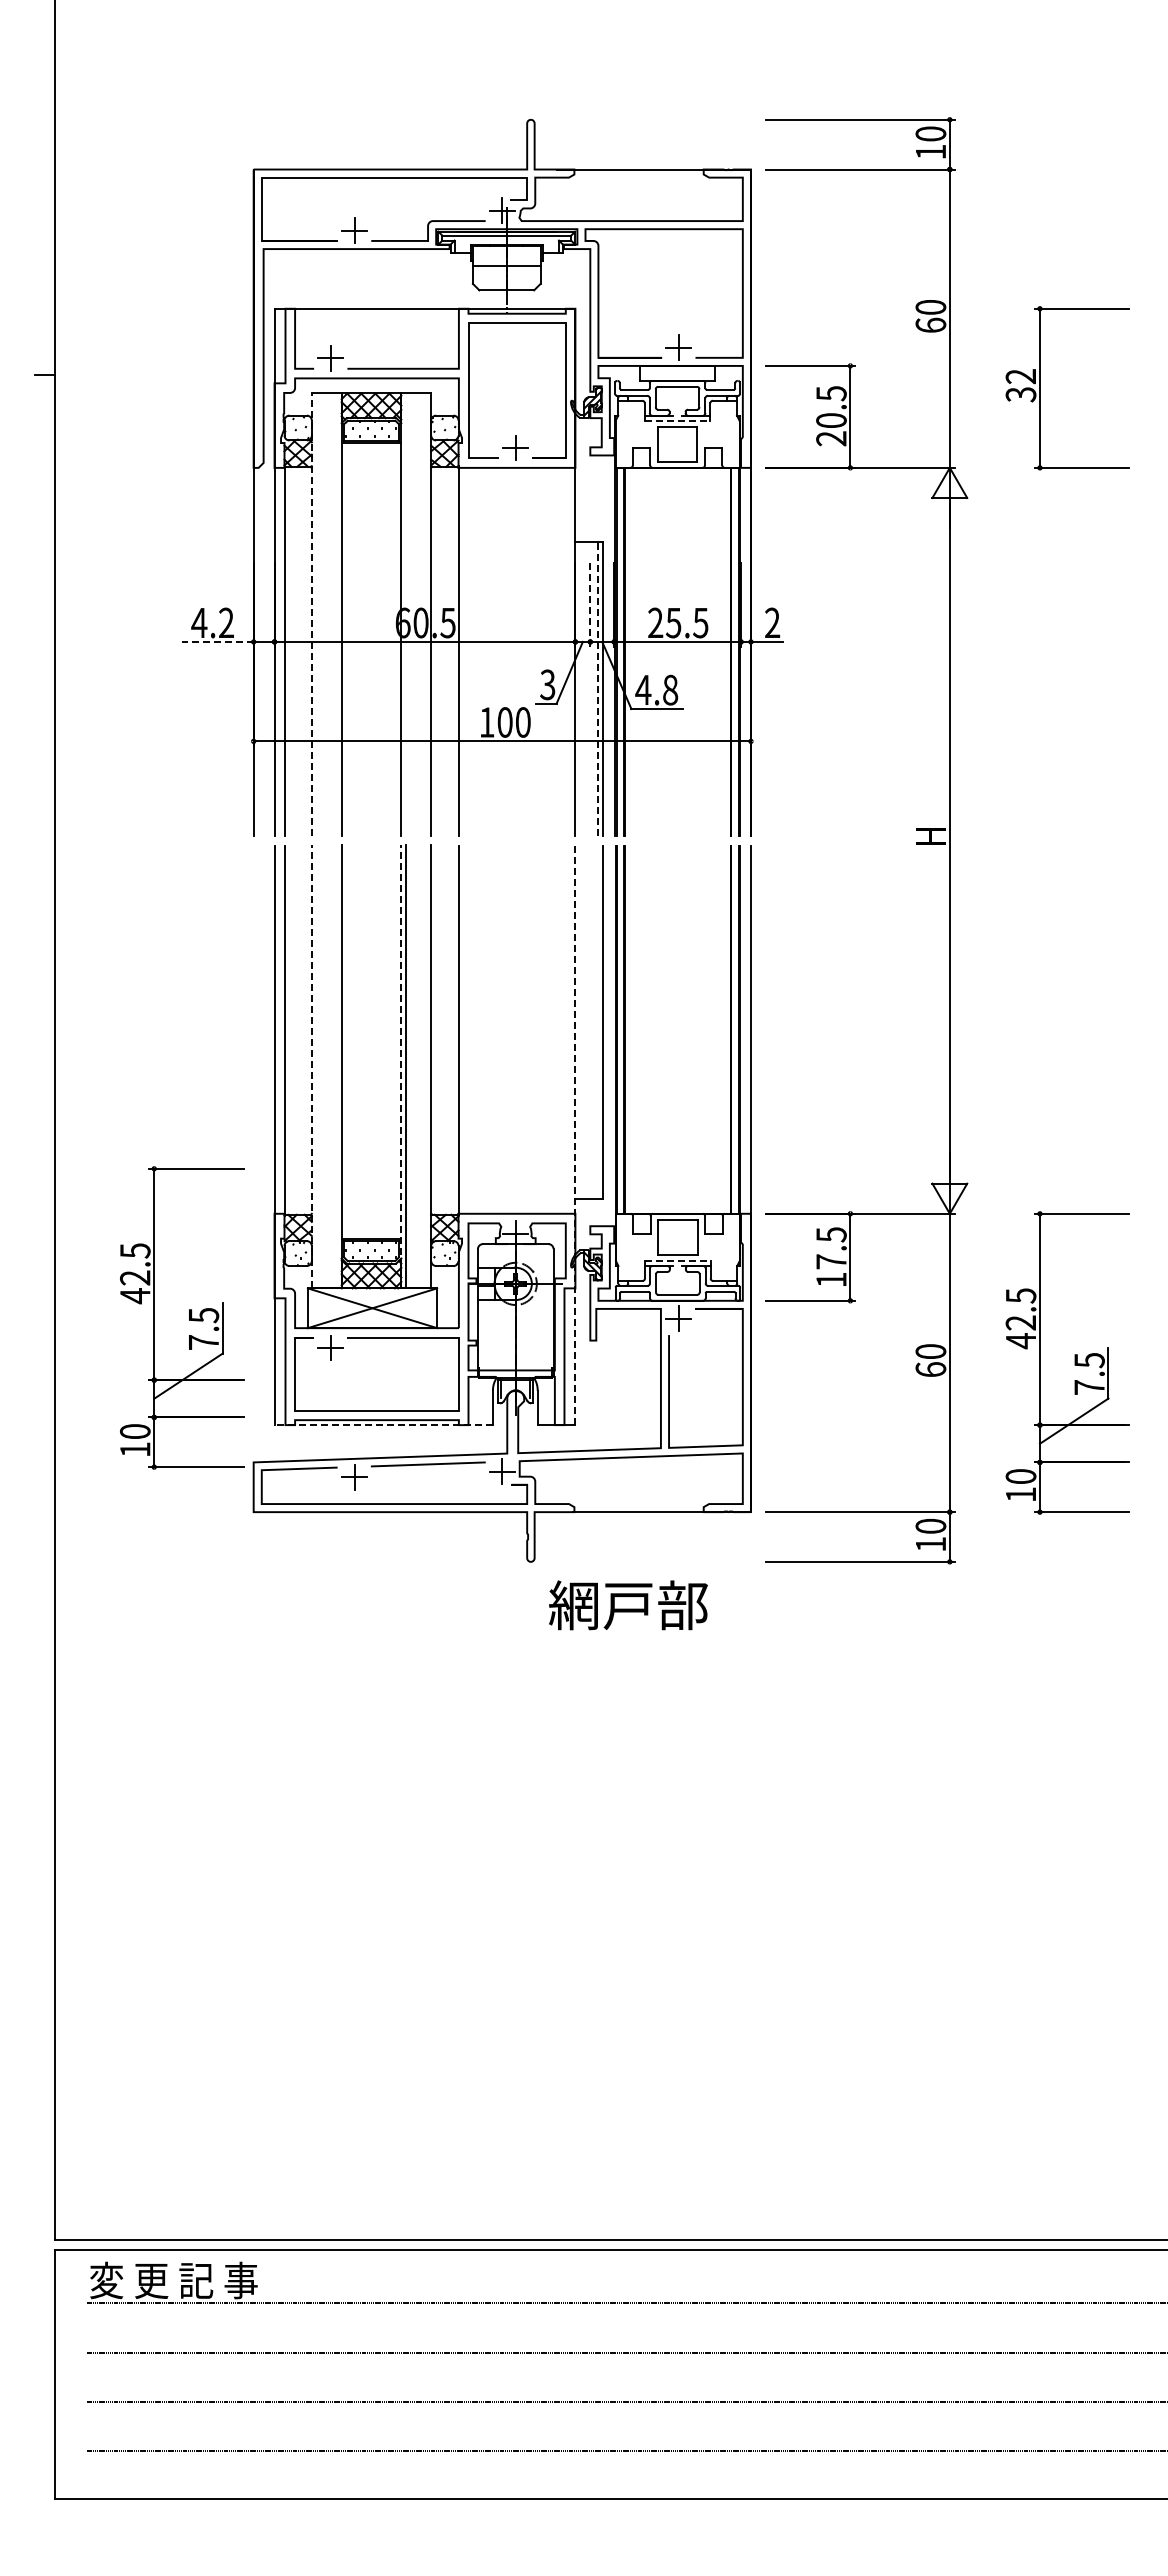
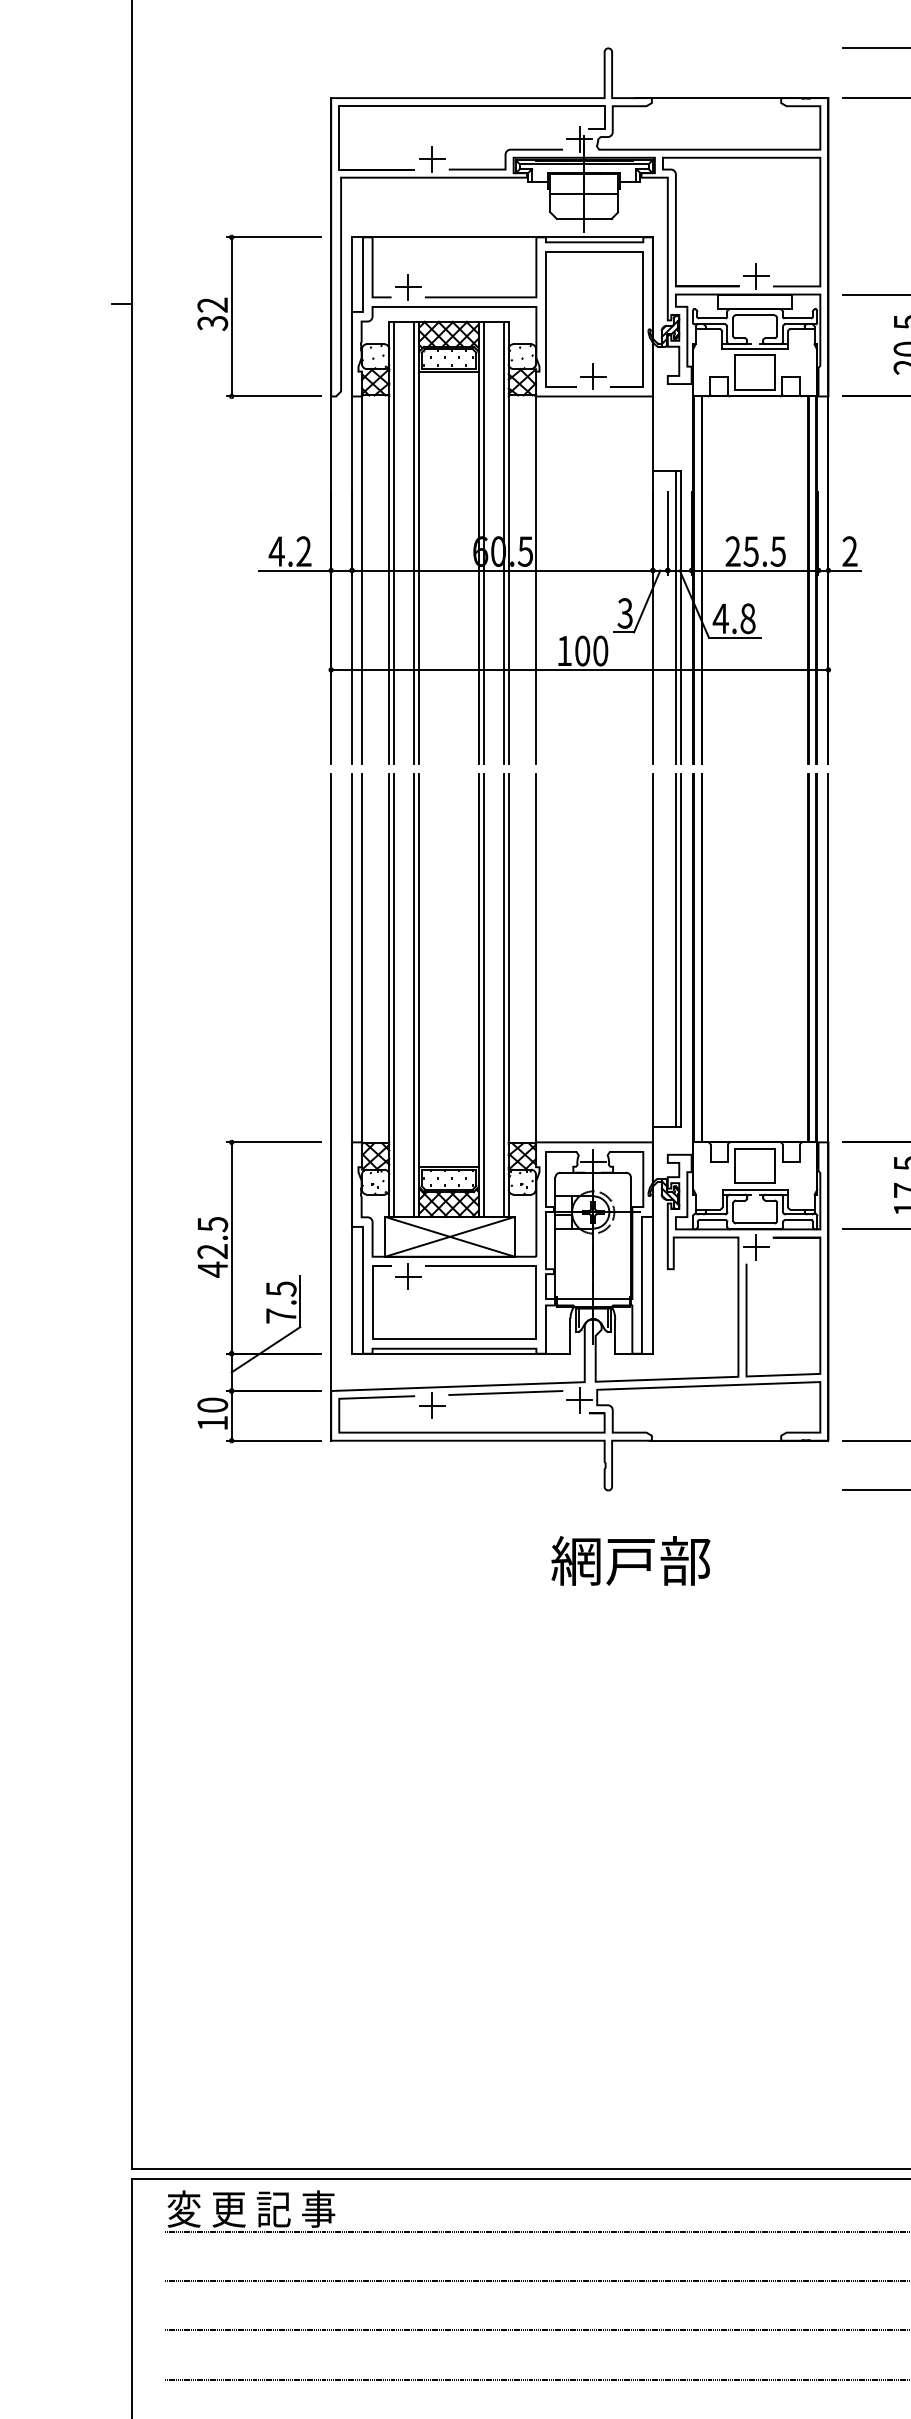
part: (154, 388) -> (231, 317), added
line: (677, 420) -> (754, 349), dashed -> solid
line: (590, 605) -> (667, 534), dashed -> solid
line: (311, 614) -> (388, 543), dashed -> solid
line: (316, 614) -> (393, 543), added
line: (336, 614) -> (413, 543), added
line: (406, 614) -> (483, 543), added
line: (426, 614) -> (503, 543), added
line: (217, 641) -> (294, 570), dashed -> solid
line: (598, 689) -> (675, 618), dashed -> solid
line: (598, 1021) -> (675, 950), added
line: (311, 1066) -> (388, 995), dashed -> solid
line: (316, 1066) -> (393, 995), added
line: (336, 1066) -> (413, 995), added
line: (401, 1066) -> (478, 995), dashed -> solid
line: (426, 1066) -> (503, 995), added
line: (575, 1135) -> (652, 1064), dashed -> solid
line: (253, 1178) -> (330, 1107), added
line: (677, 1261) -> (754, 1190), dashed -> solid
part: (189, 1317) -> (266, 1291), moved
line: (383, 1425) -> (460, 1354), dashed -> solid
text: (628, 1605) -> (630, 1561), moved

